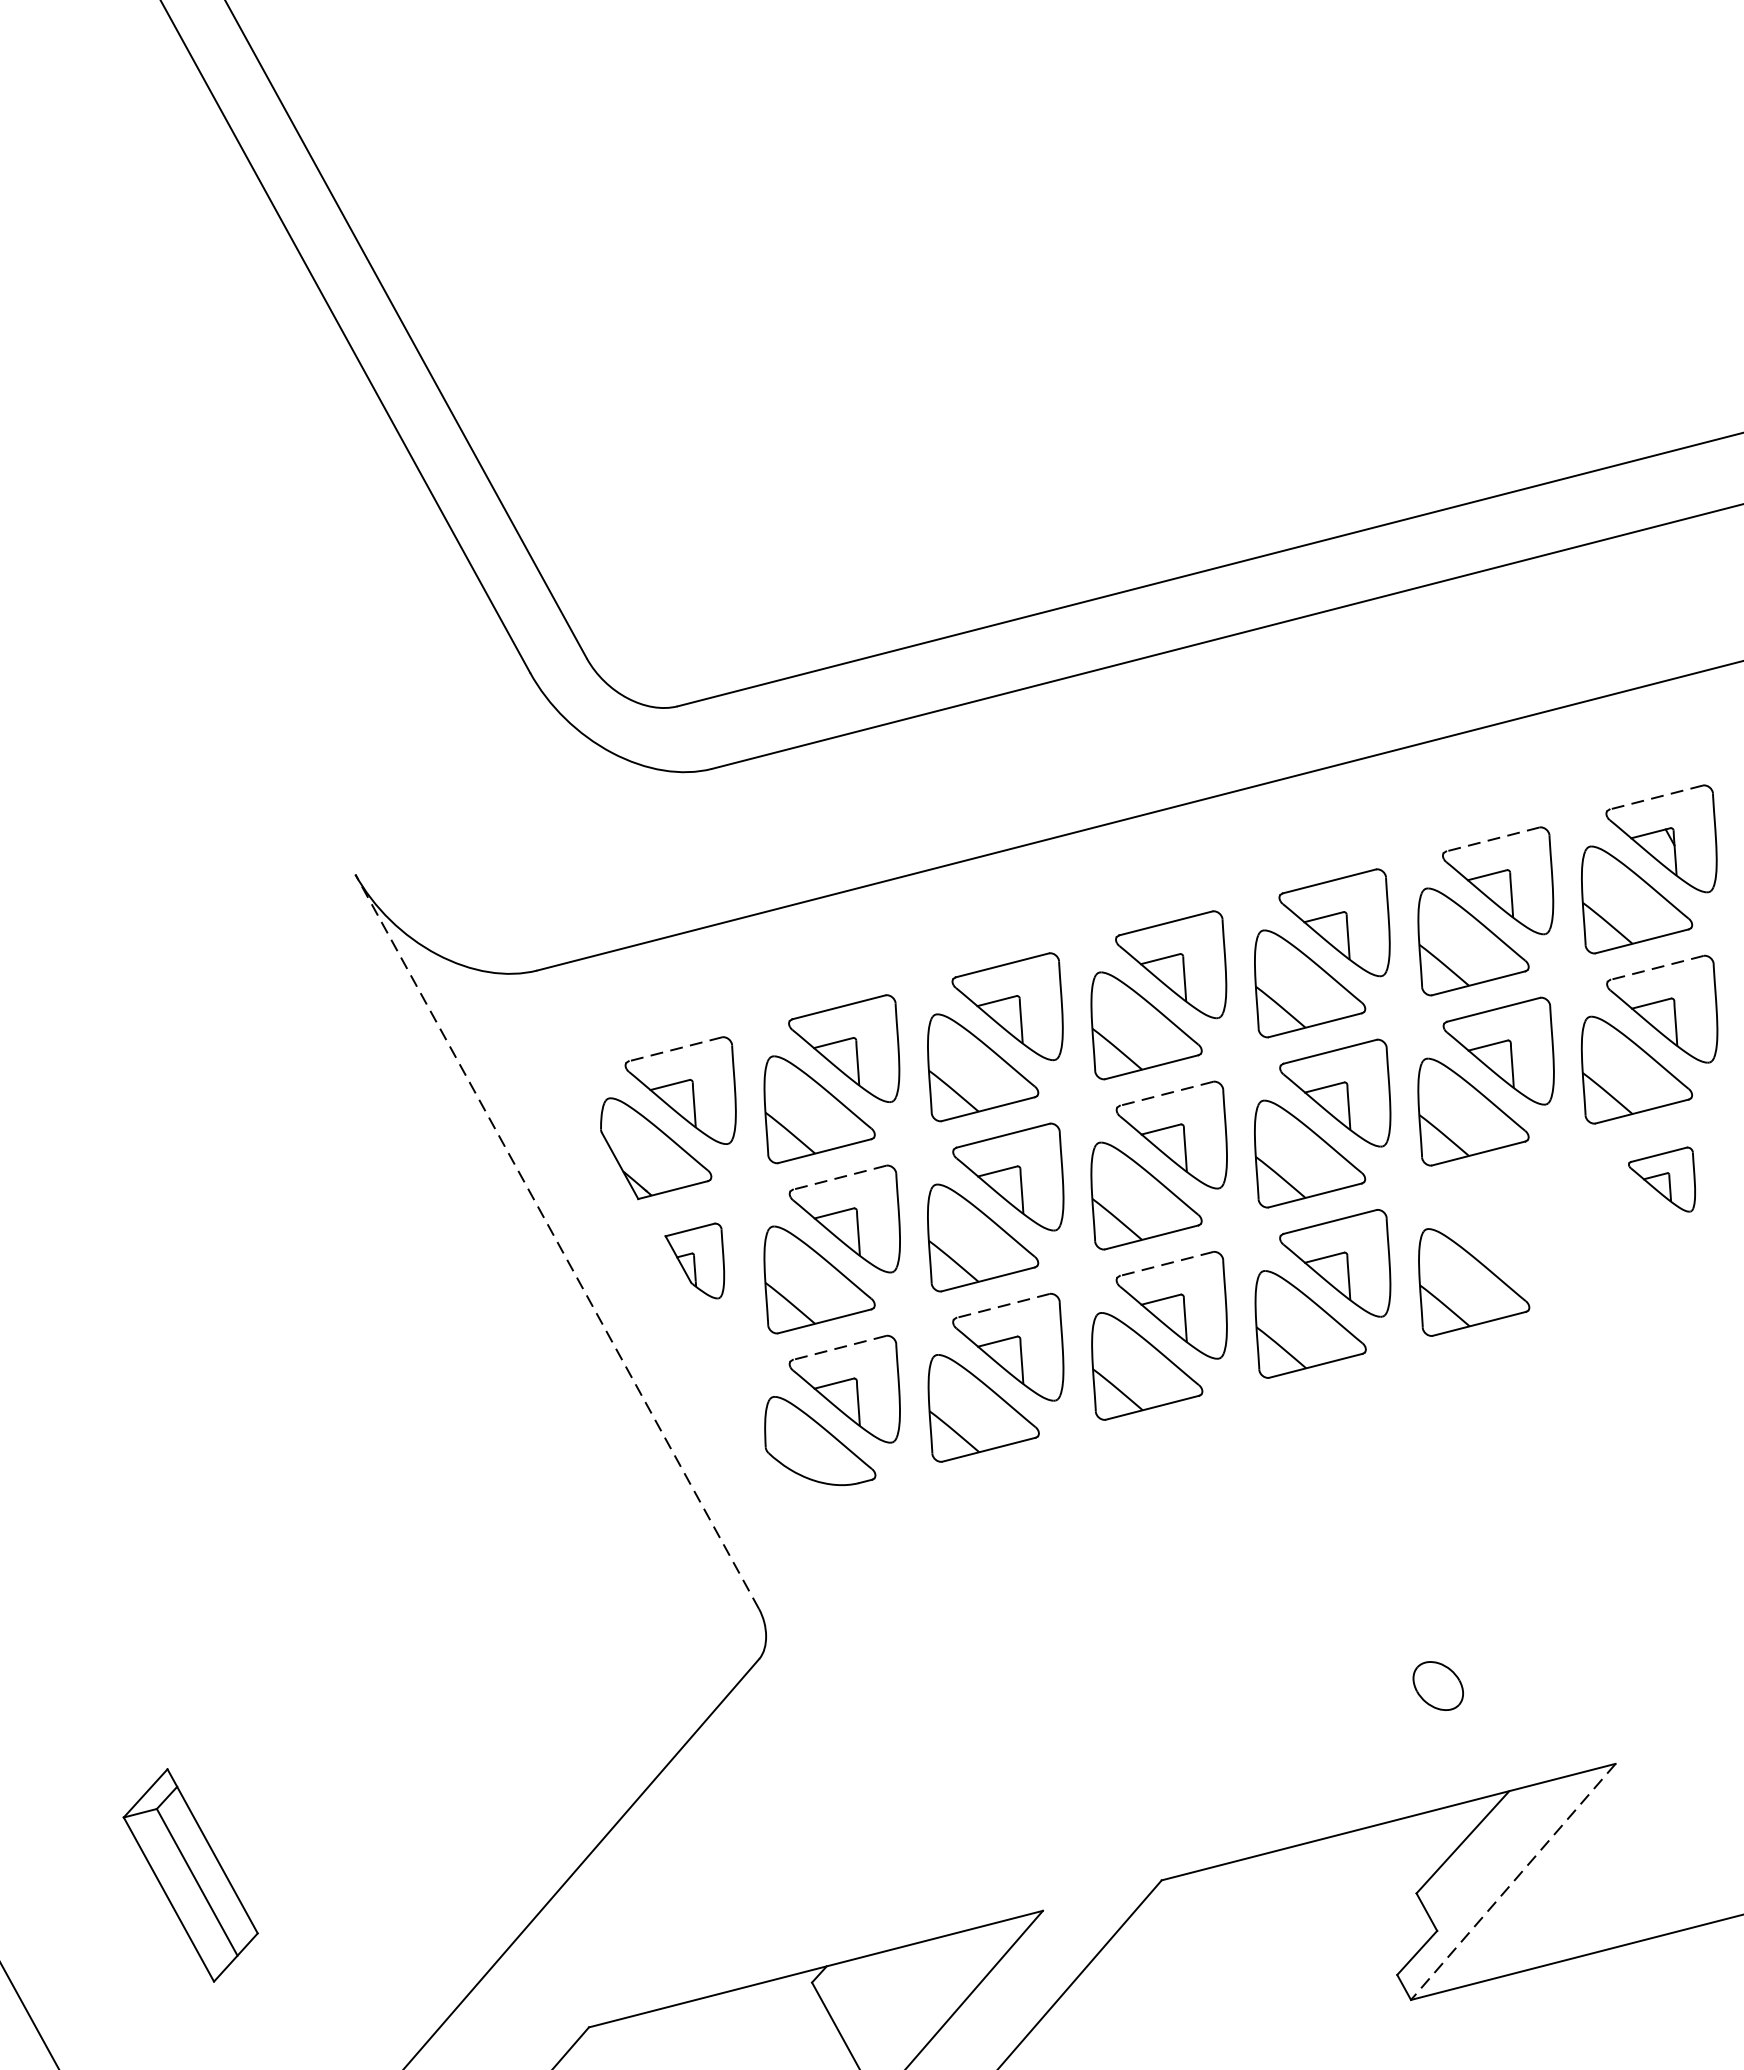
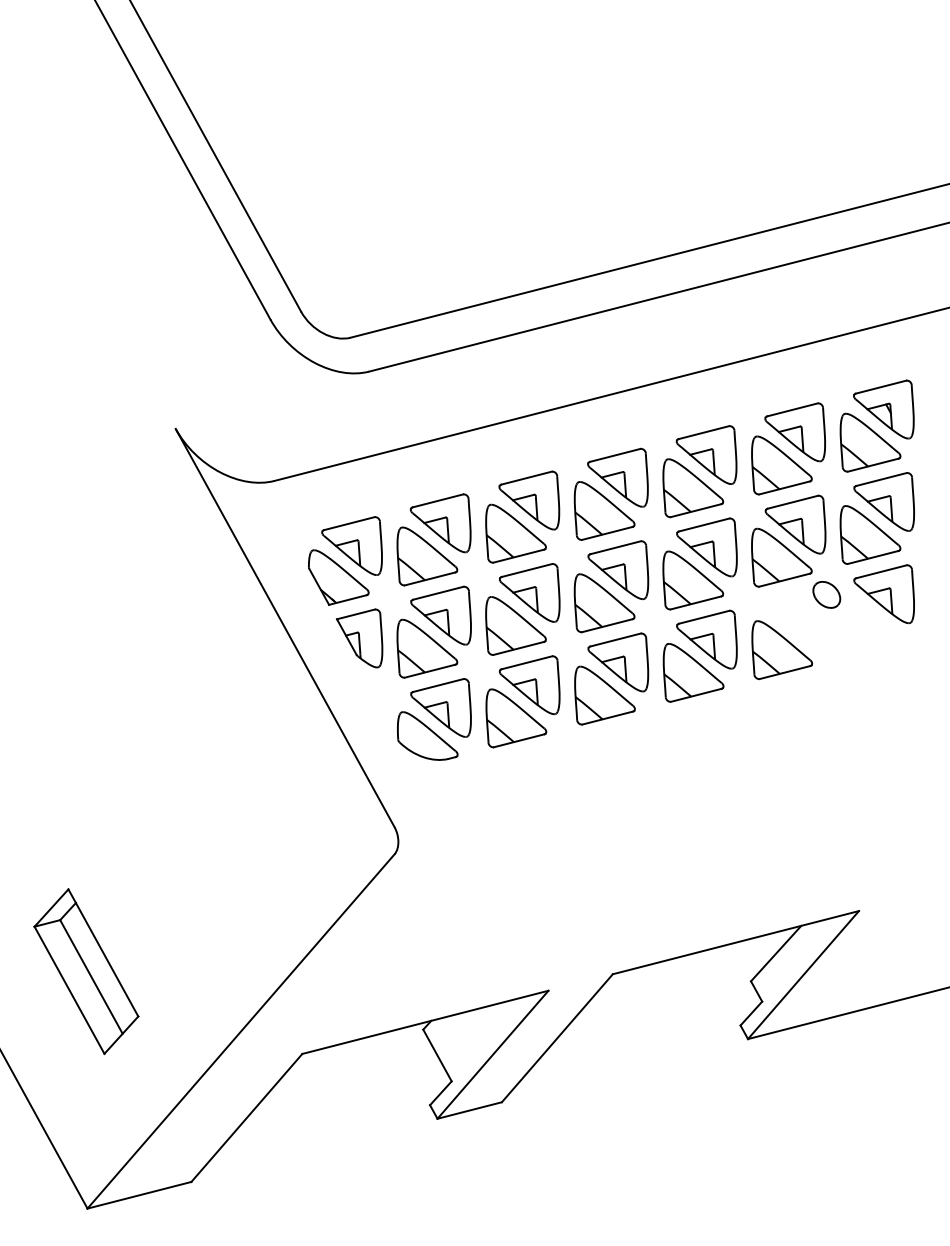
line: (1655, 798) -> (880, 387), dashed -> solid
line: (1491, 840) -> (791, 410), dashed -> solid
line: (1655, 967) -> (880, 479), dashed -> solid
line: (674, 1048) -> (348, 523), dashed -> solid
line: (1164, 1093) -> (614, 547), dashed -> solid
line: (838, 1178) -> (437, 593), dashed -> solid
part: (1660, 1179) -> (883, 594), size x1.67
line: (556, 1240) -> (284, 627), dashed -> solid
part: (694, 1261) -> (359, 638), size x1.43
line: (1164, 1264) -> (614, 640), dashed -> solid
line: (1002, 1305) -> (526, 662), dashed -> solid
line: (838, 1347) -> (437, 685), dashed -> solid
part: (1437, 1685) -> (826, 594), moved
part: (190, 1875) -> (86, 971), size x1.43
line: (1513, 1882) -> (803, 975), dashed -> solid

